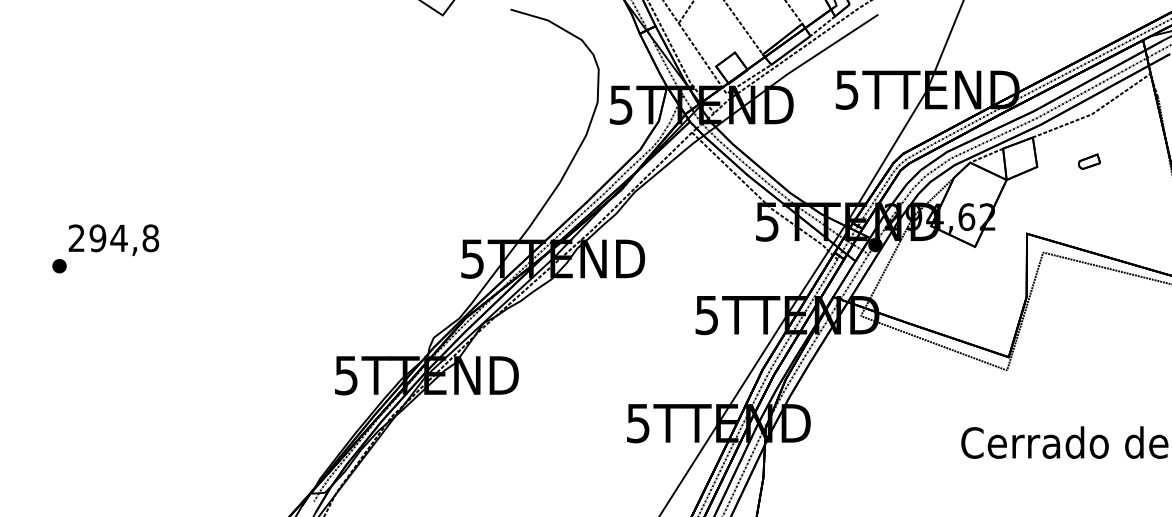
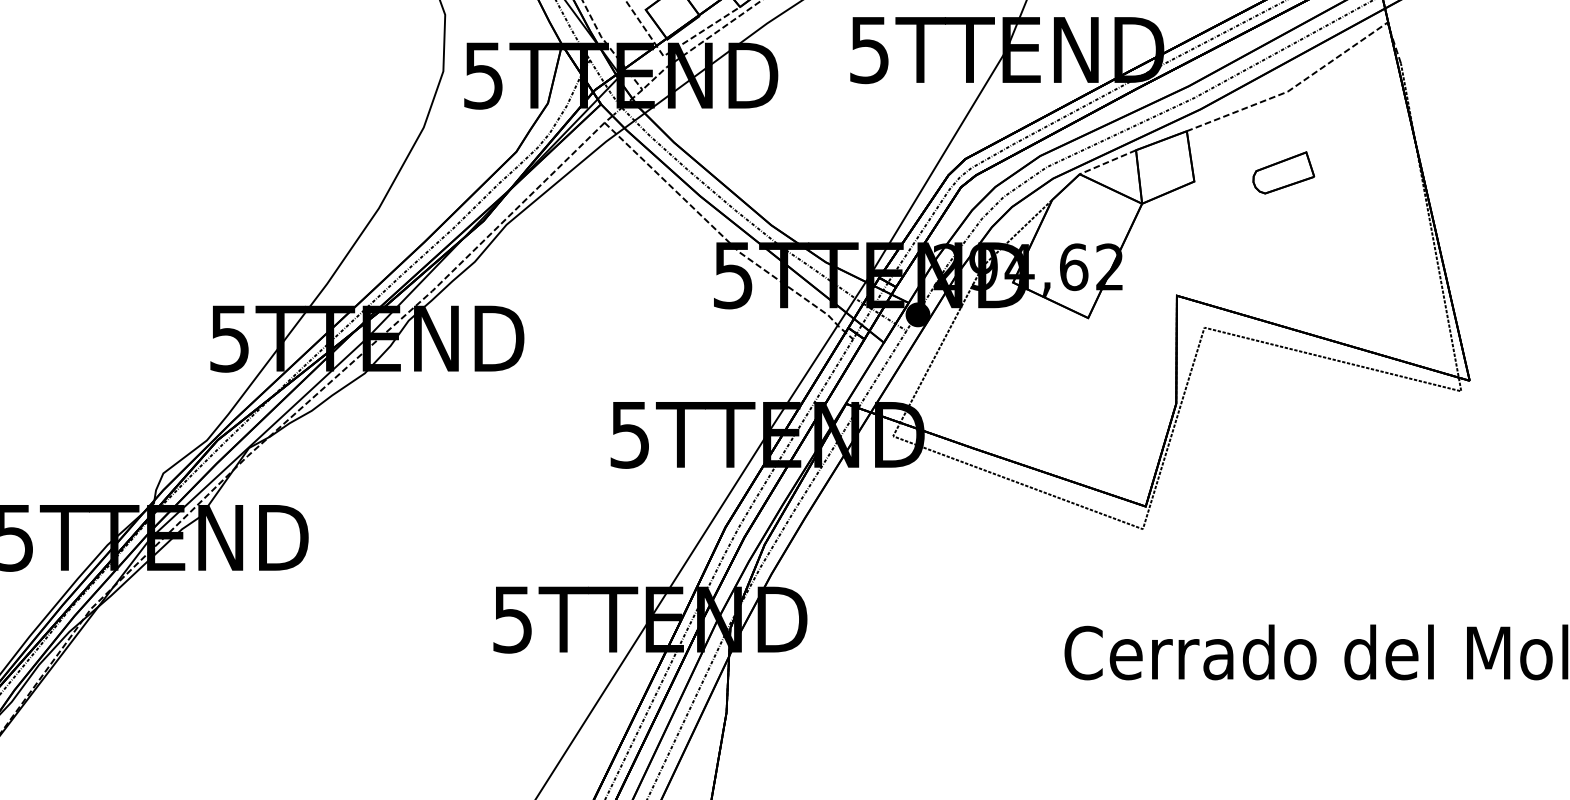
part: (1089, 161) -> (1283, 172), size x1.67

